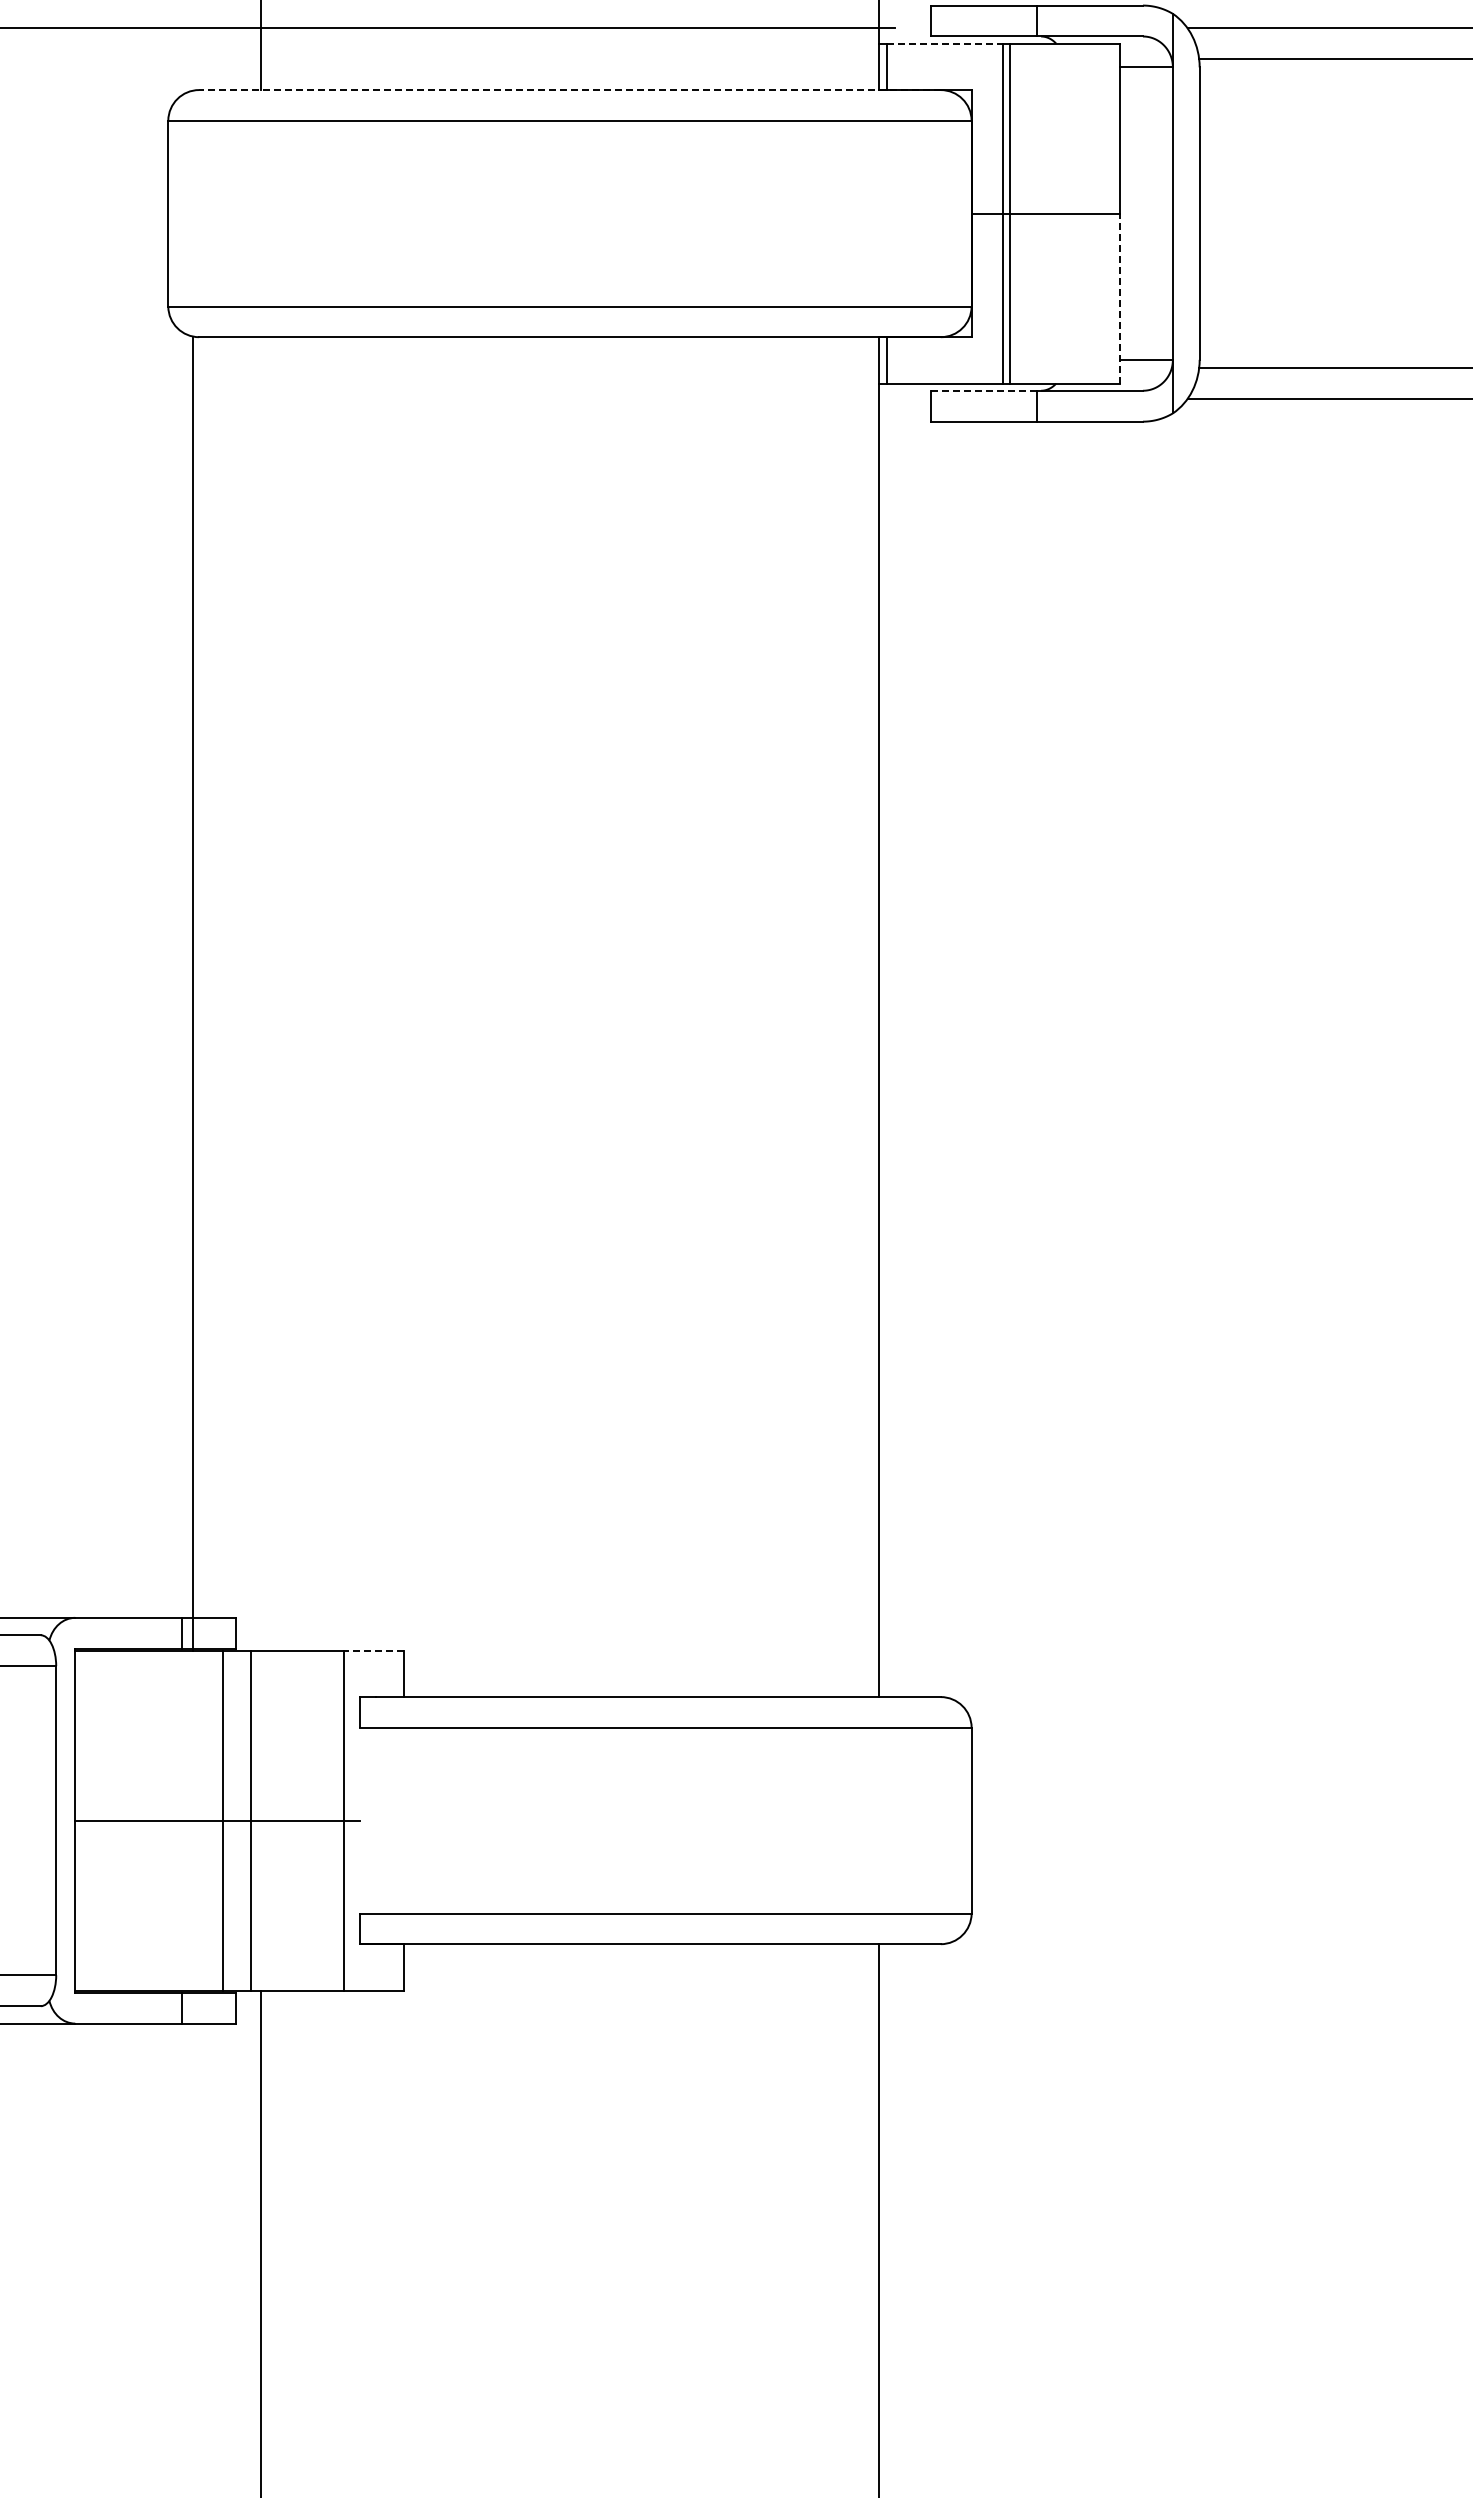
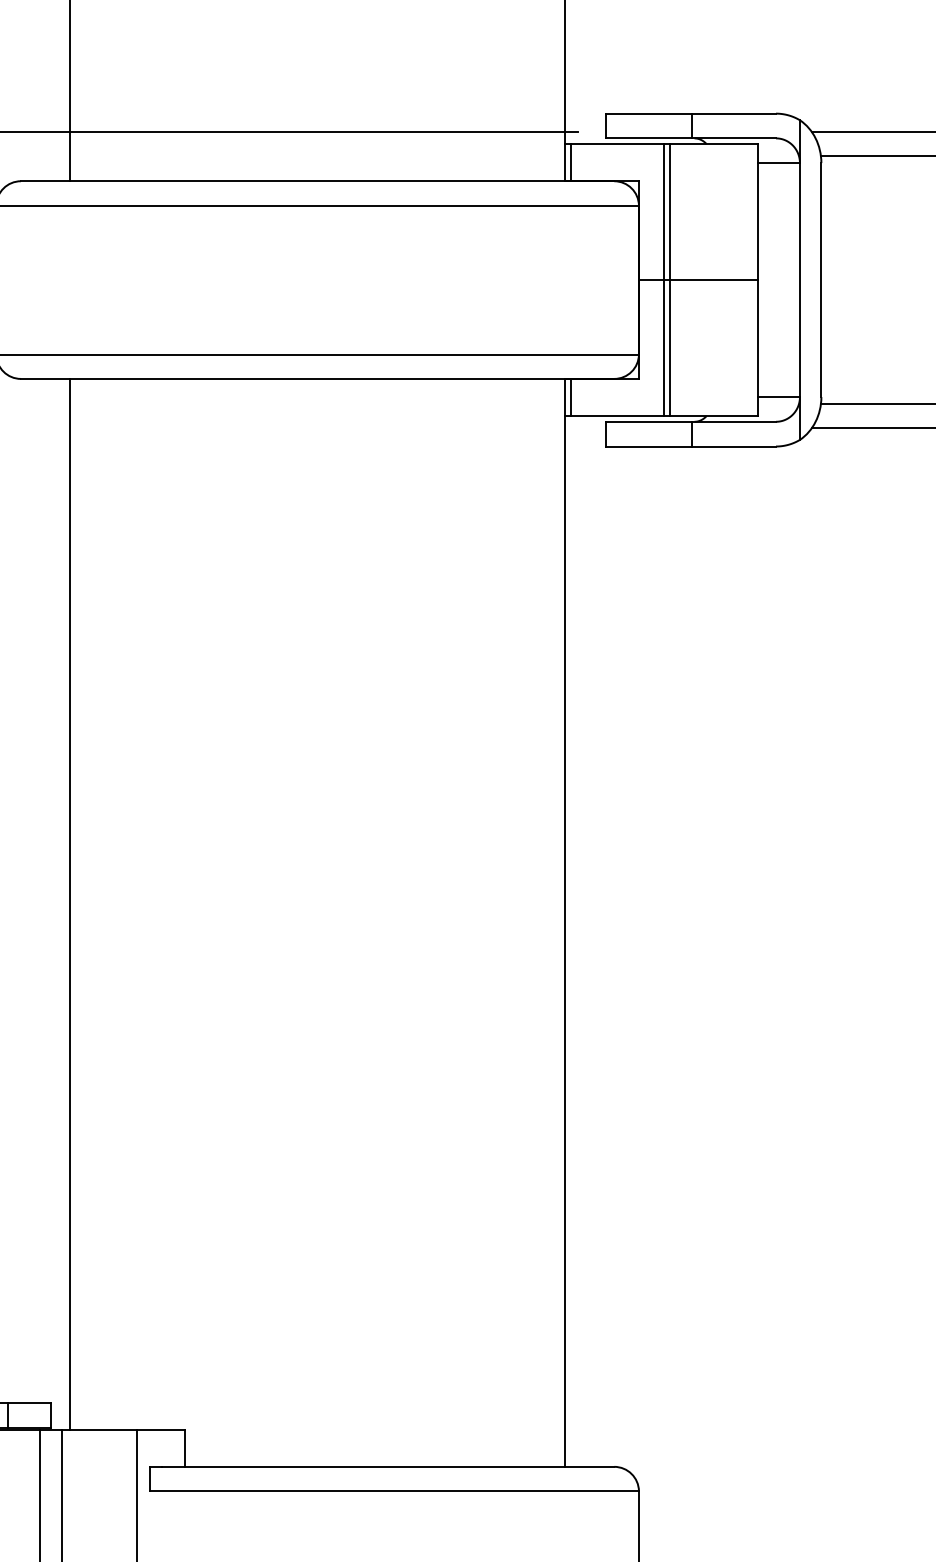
line: (944, 43) -> (617, 143), dashed -> solid
line: (569, 90) -> (317, 181), dashed -> solid
line: (1119, 298) -> (757, 347), dashed -> solid
line: (983, 390) -> (648, 421), dashed -> solid
line: (192, 993) -> (70, 903), moved
line: (374, 1650) -> (161, 1429), dashed -> solid

